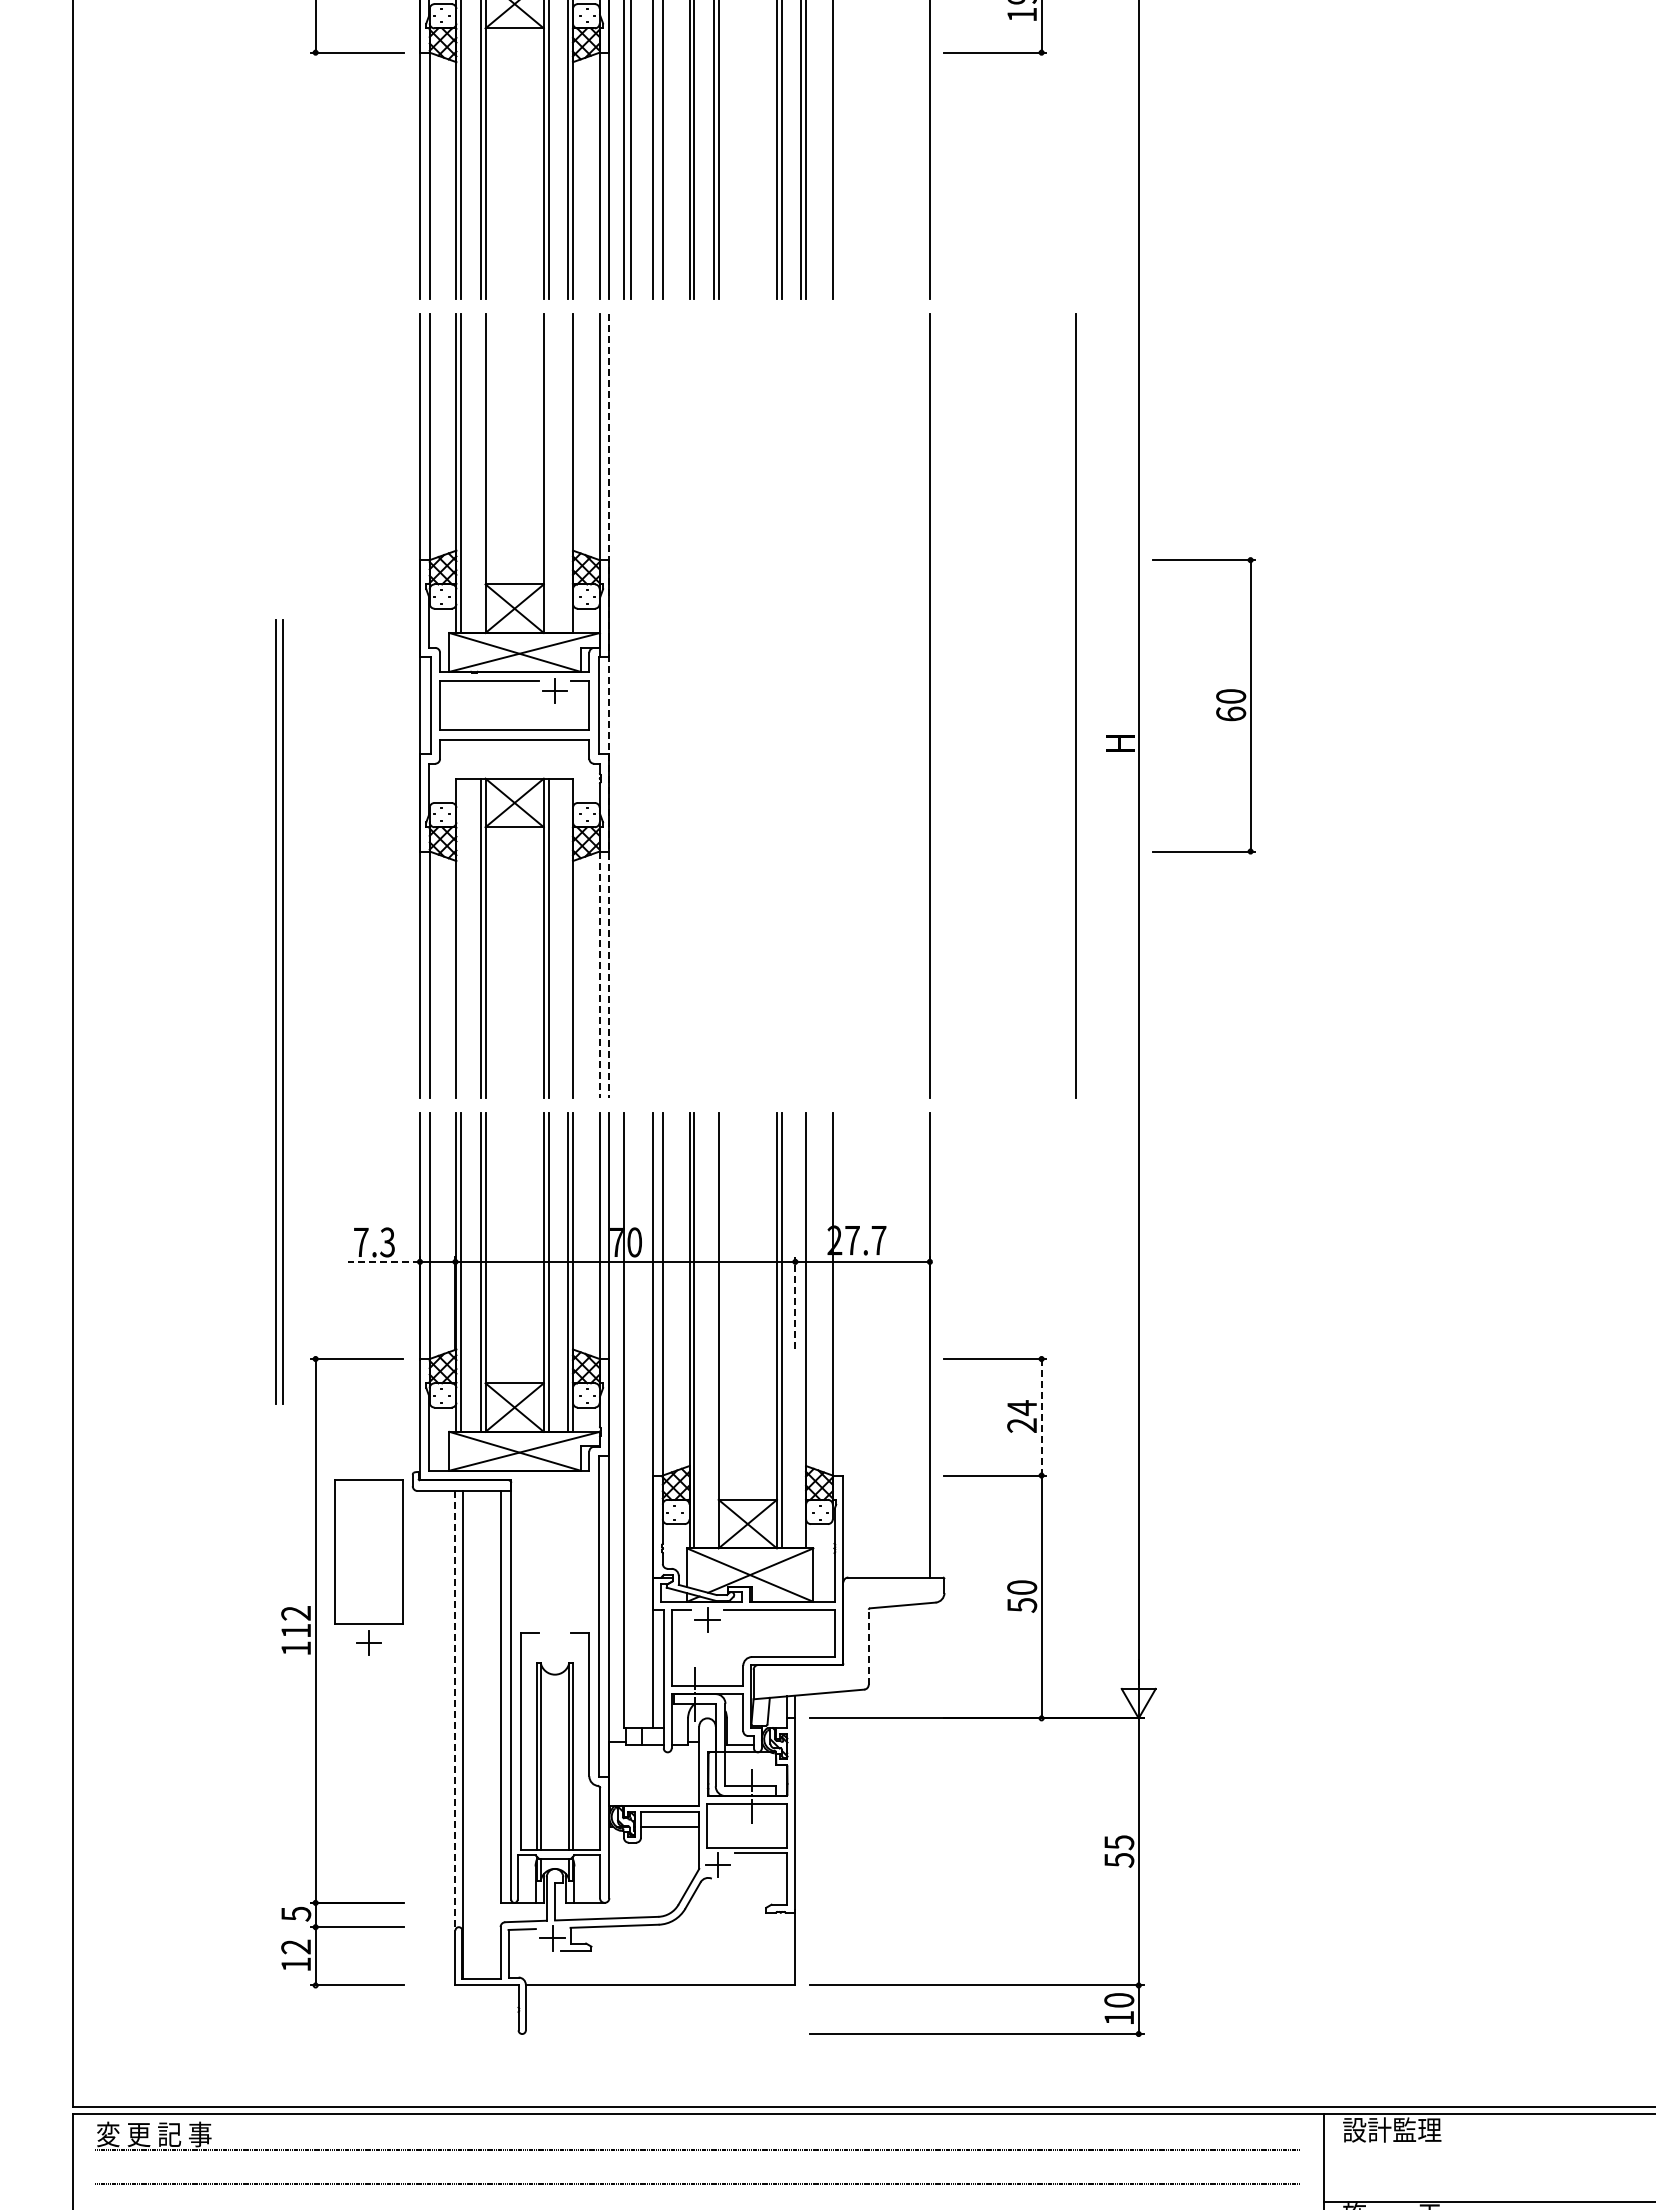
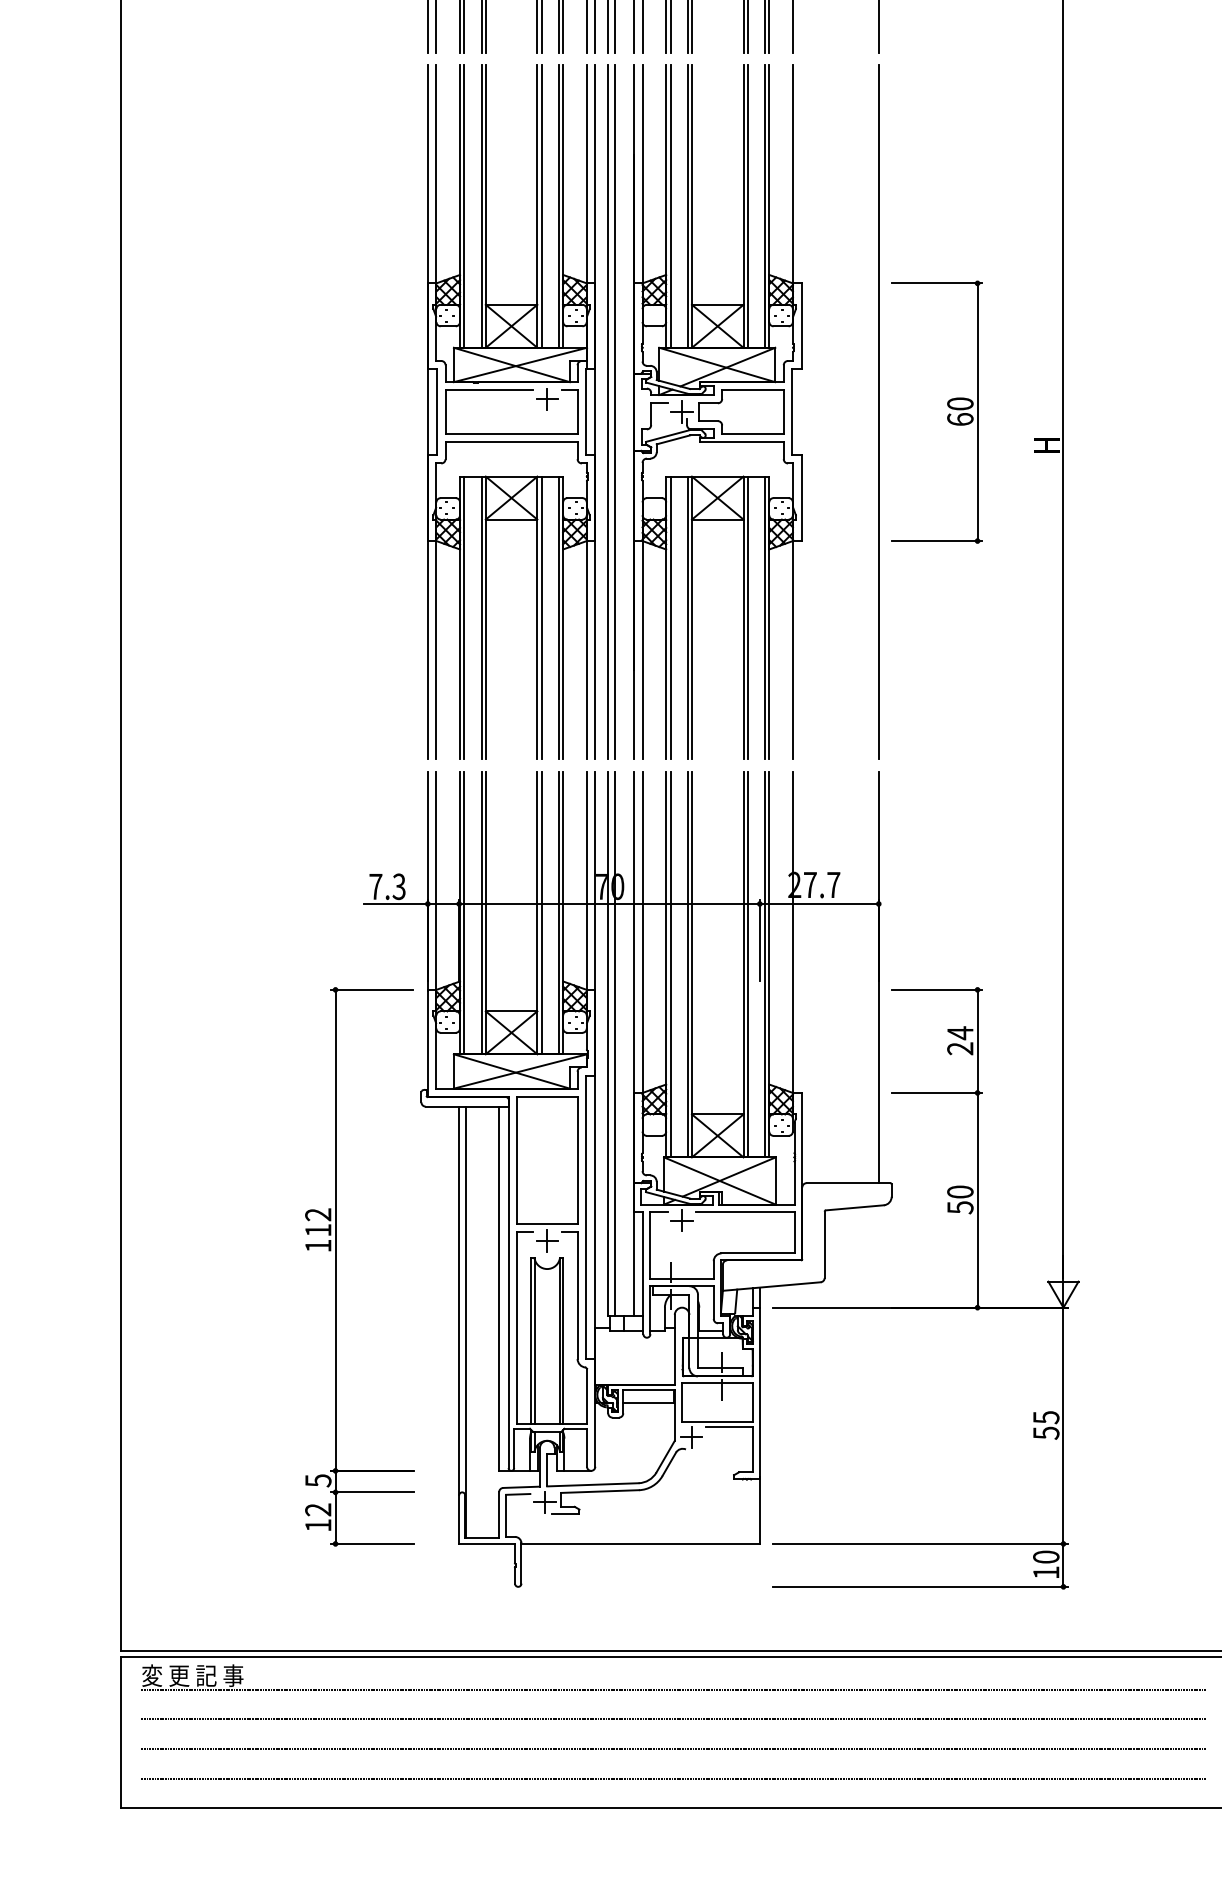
line: (480, 473) -> (481, 206), added
line: (548, 473) -> (541, 206), added
line: (568, 473) -> (559, 206), added
part: (747, 705) -> (717, 411), added
line: (1075, 705) -> (1007, 411), removed
line: (609, 706) -> (595, 412), dashed -> solid
part: (1216, 710) -> (947, 416), moved
line: (461, 937) -> (464, 617), added
line: (568, 937) -> (559, 617), added
line: (599, 975) -> (586, 650), dashed -> solid
part: (279, 1011) -> (611, 411), moved
line: (383, 1261) -> (395, 903), dashed -> solid
line: (795, 1302) -> (759, 939), dashed -> solid
line: (713, 1330) -> (687, 964), added
line: (801, 1330) -> (765, 964), added
line: (1041, 1417) -> (977, 1041), dashed -> solid
line: (631, 1420) -> (614, 1044), added
part: (368, 1567) -> (546, 1174), moved
line: (868, 1646) -> (824, 1244), dashed -> solid
line: (455, 1710) -> (459, 1300), dashed -> solid

